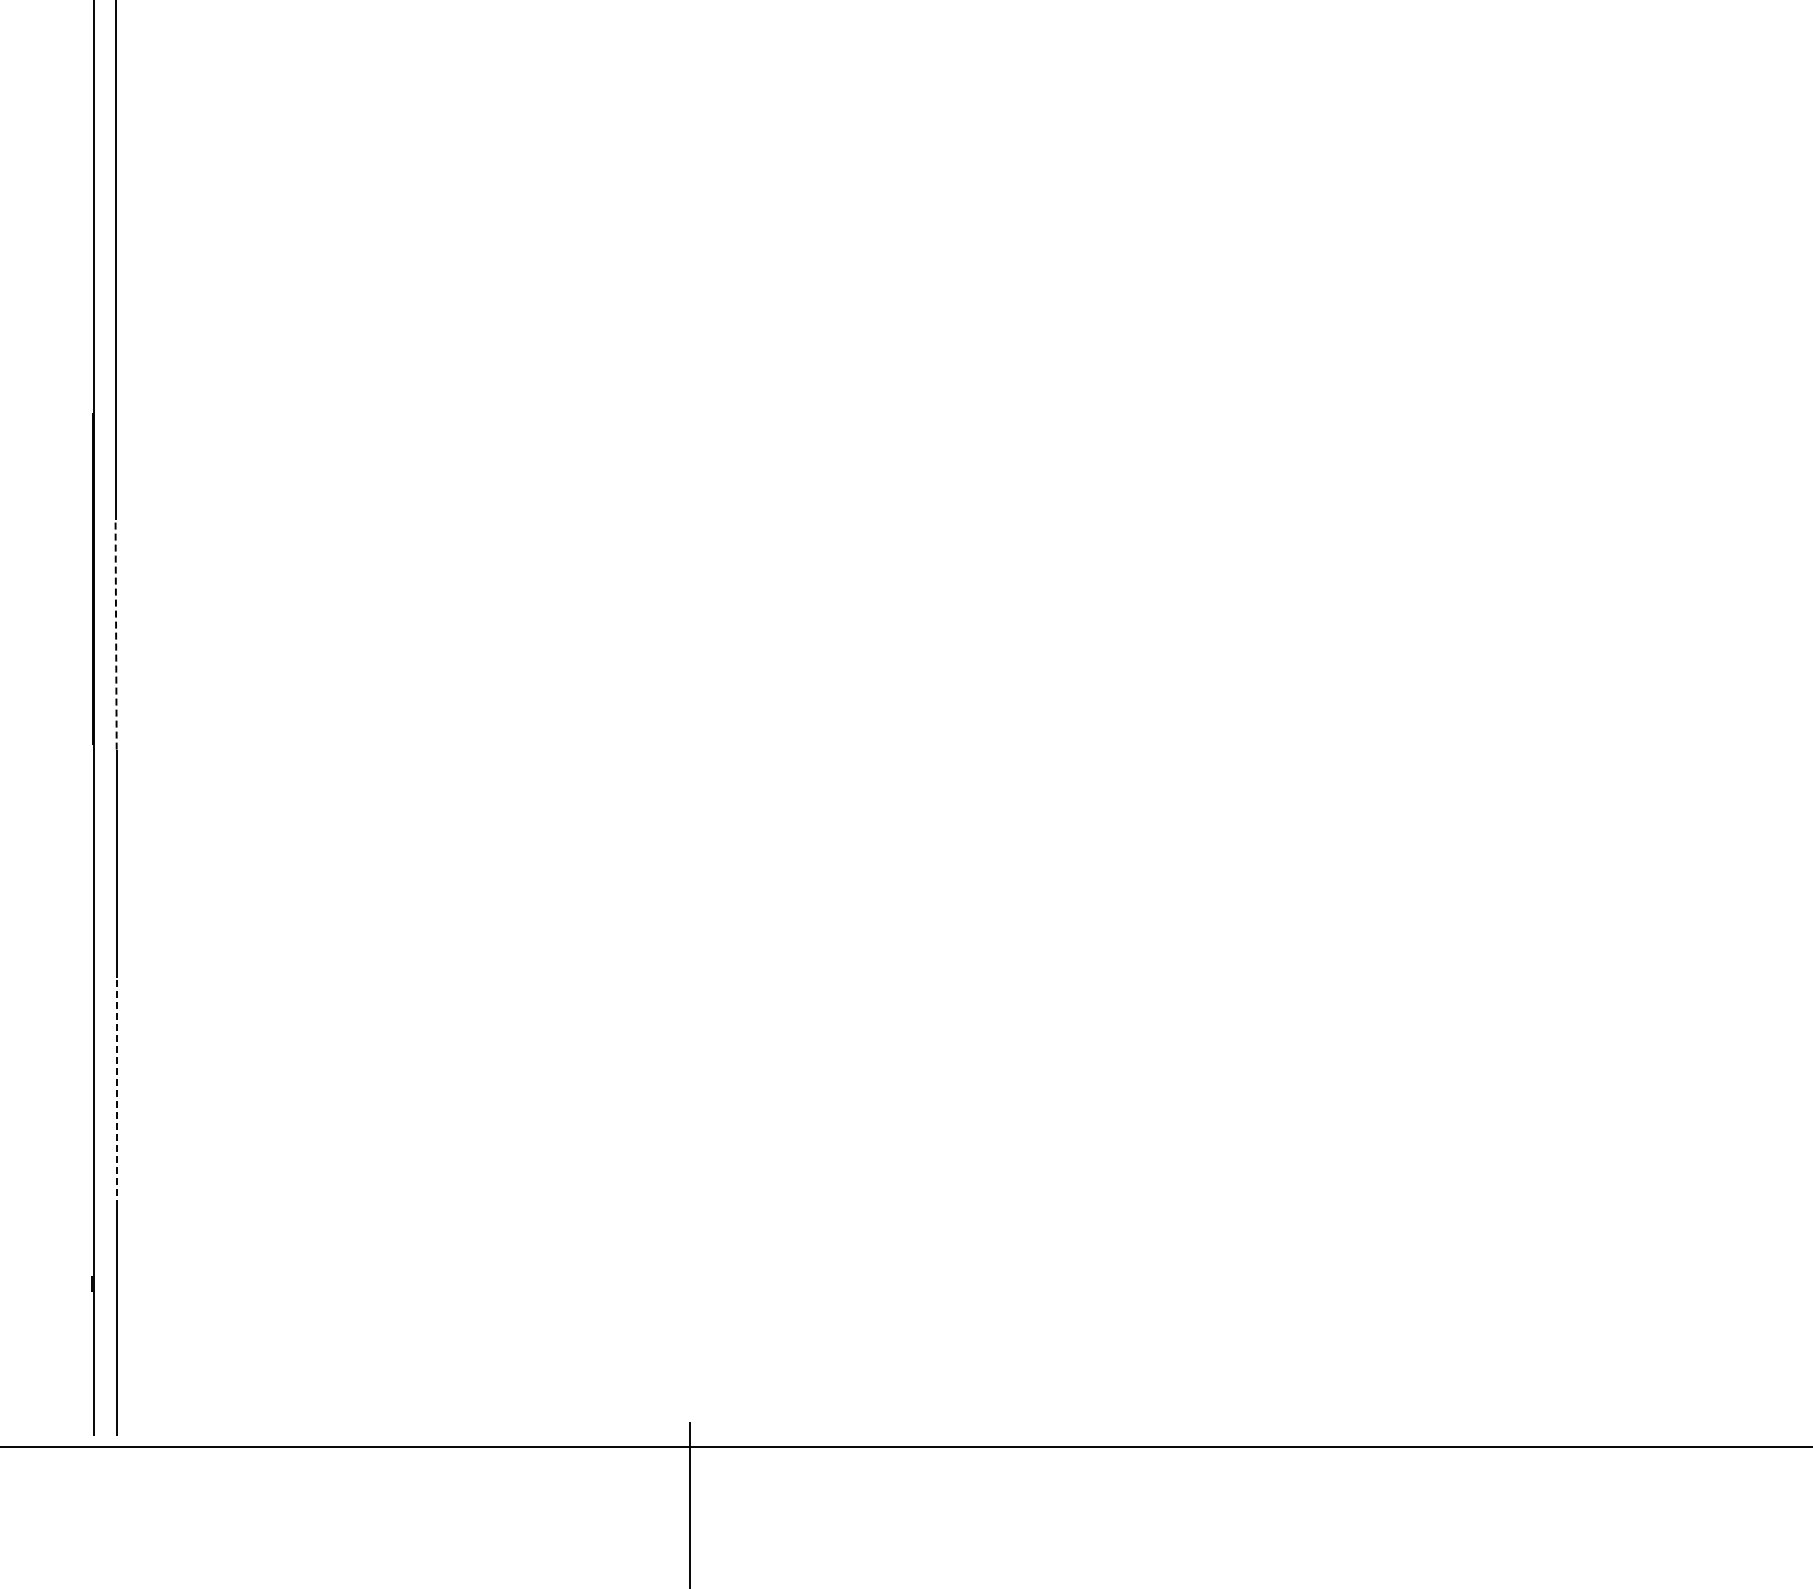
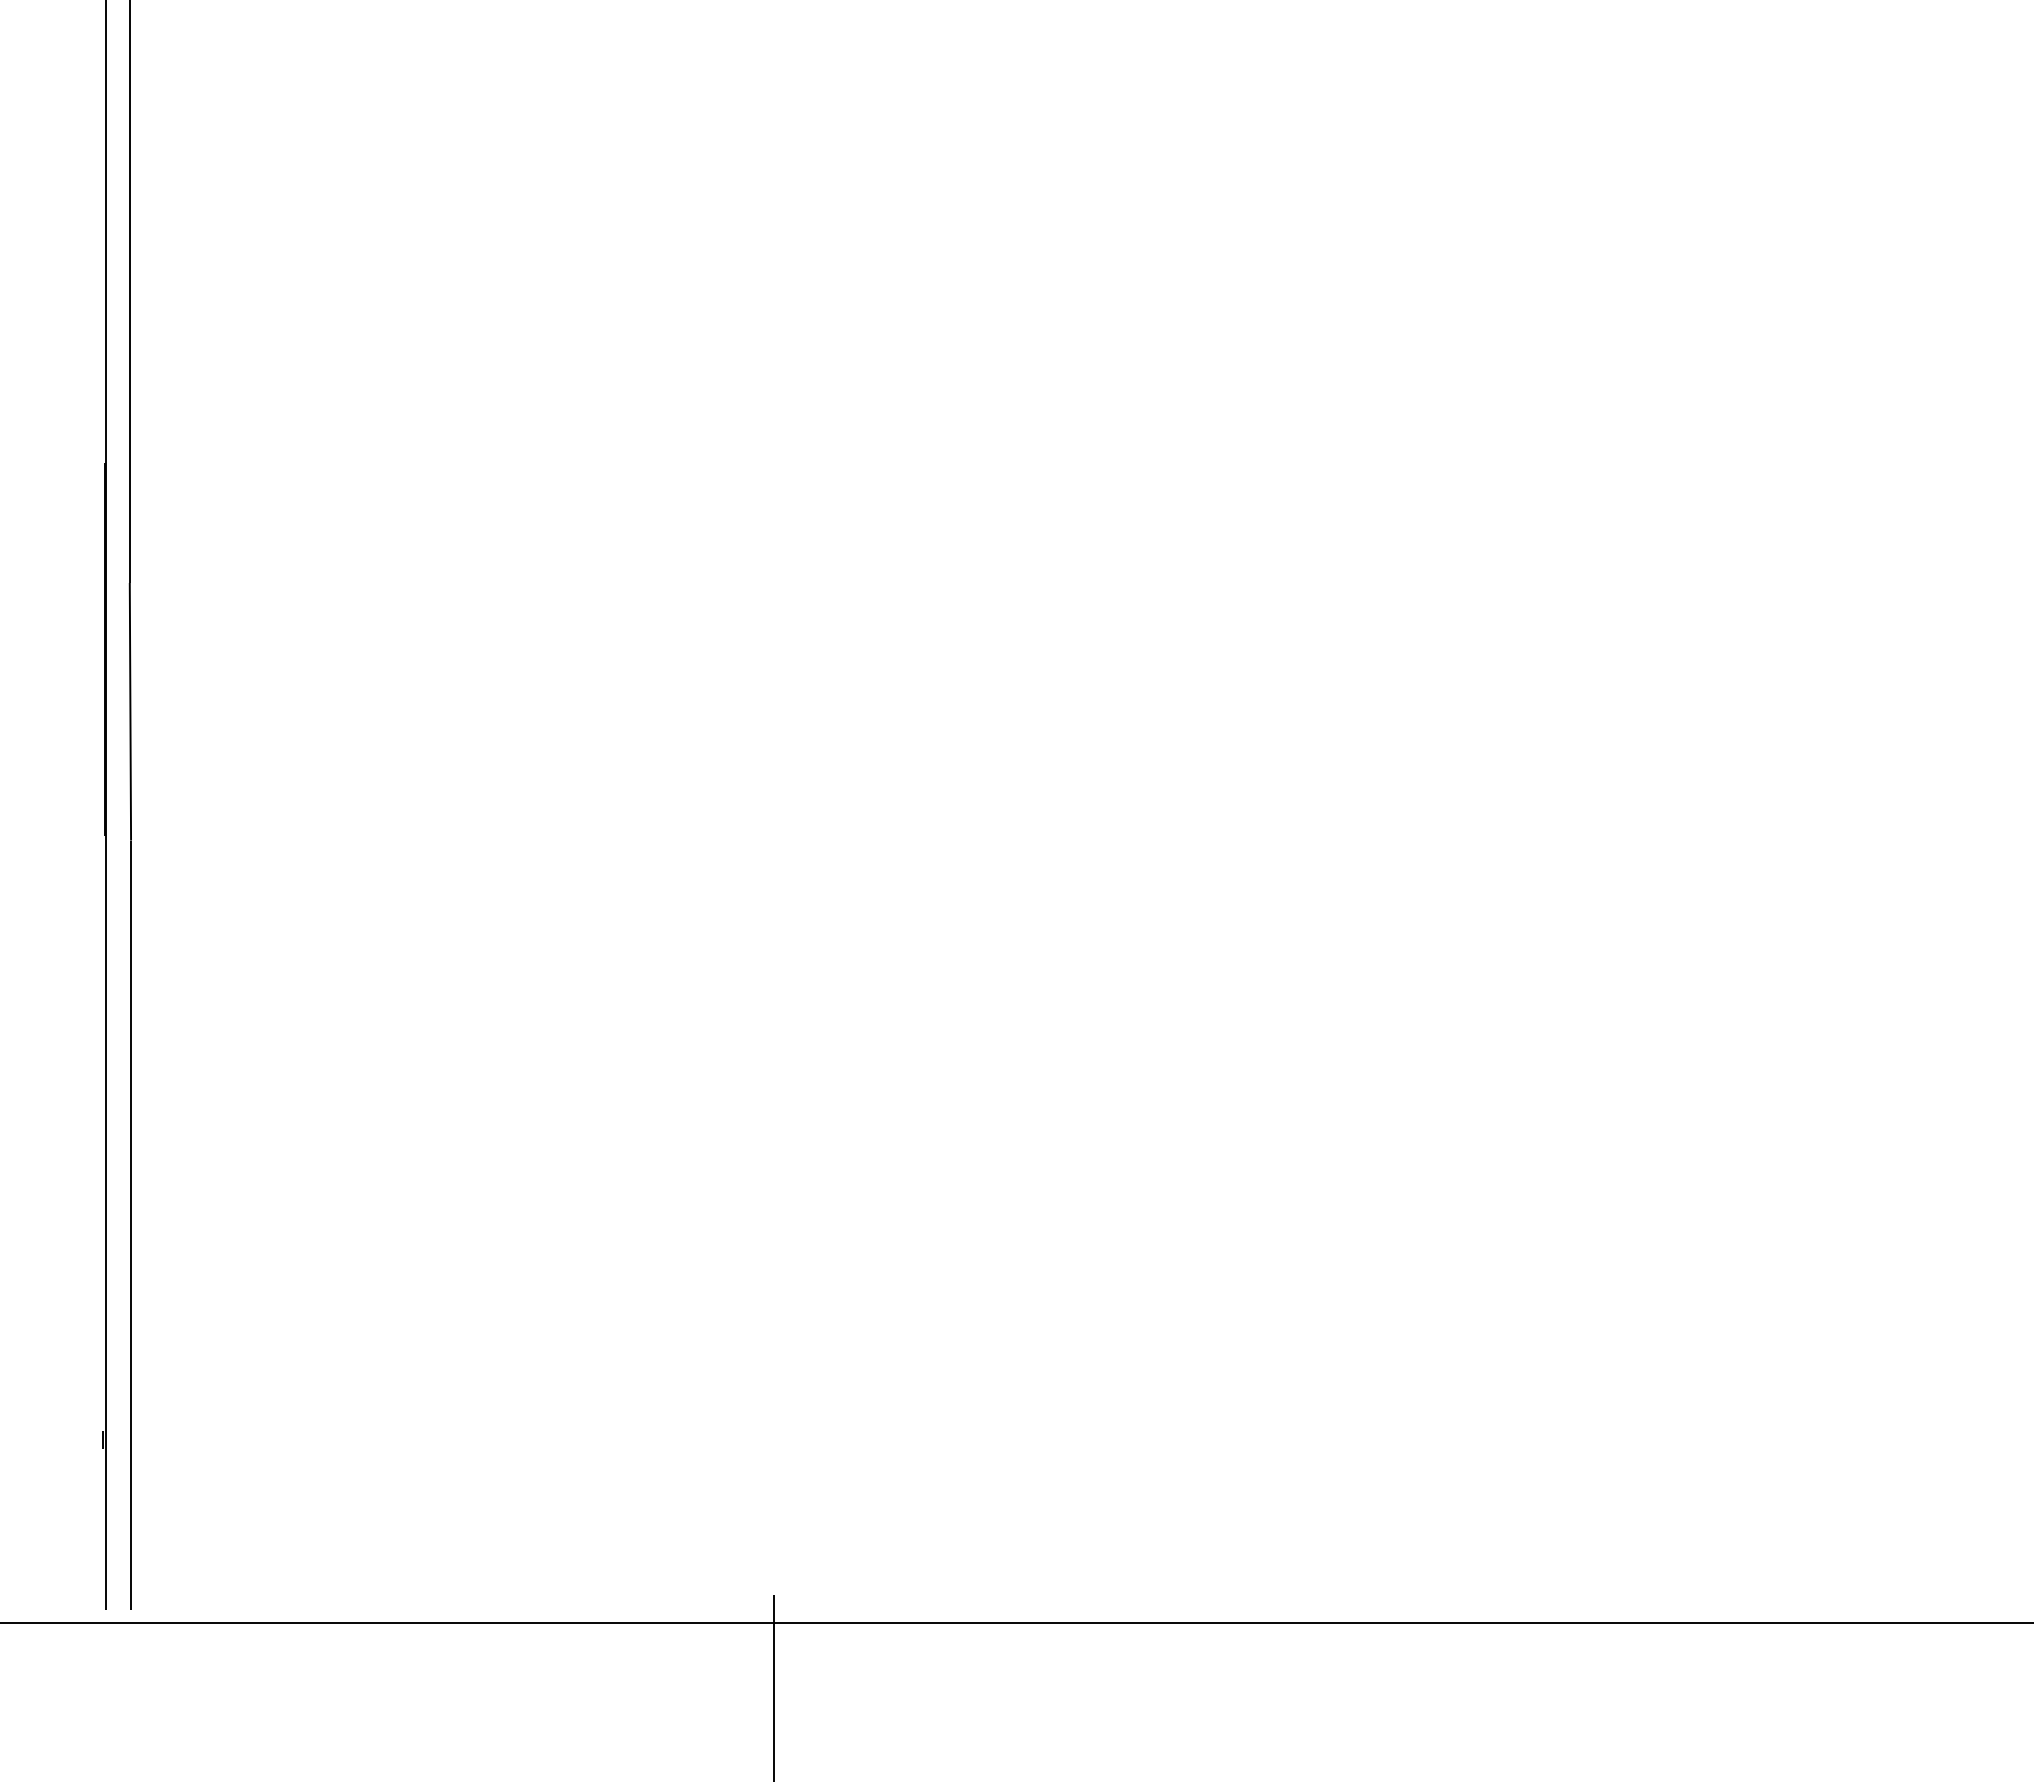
line: (116, 634) -> (130, 711), dashed -> solid
line: (116, 1091) -> (130, 1224), dashed -> solid

